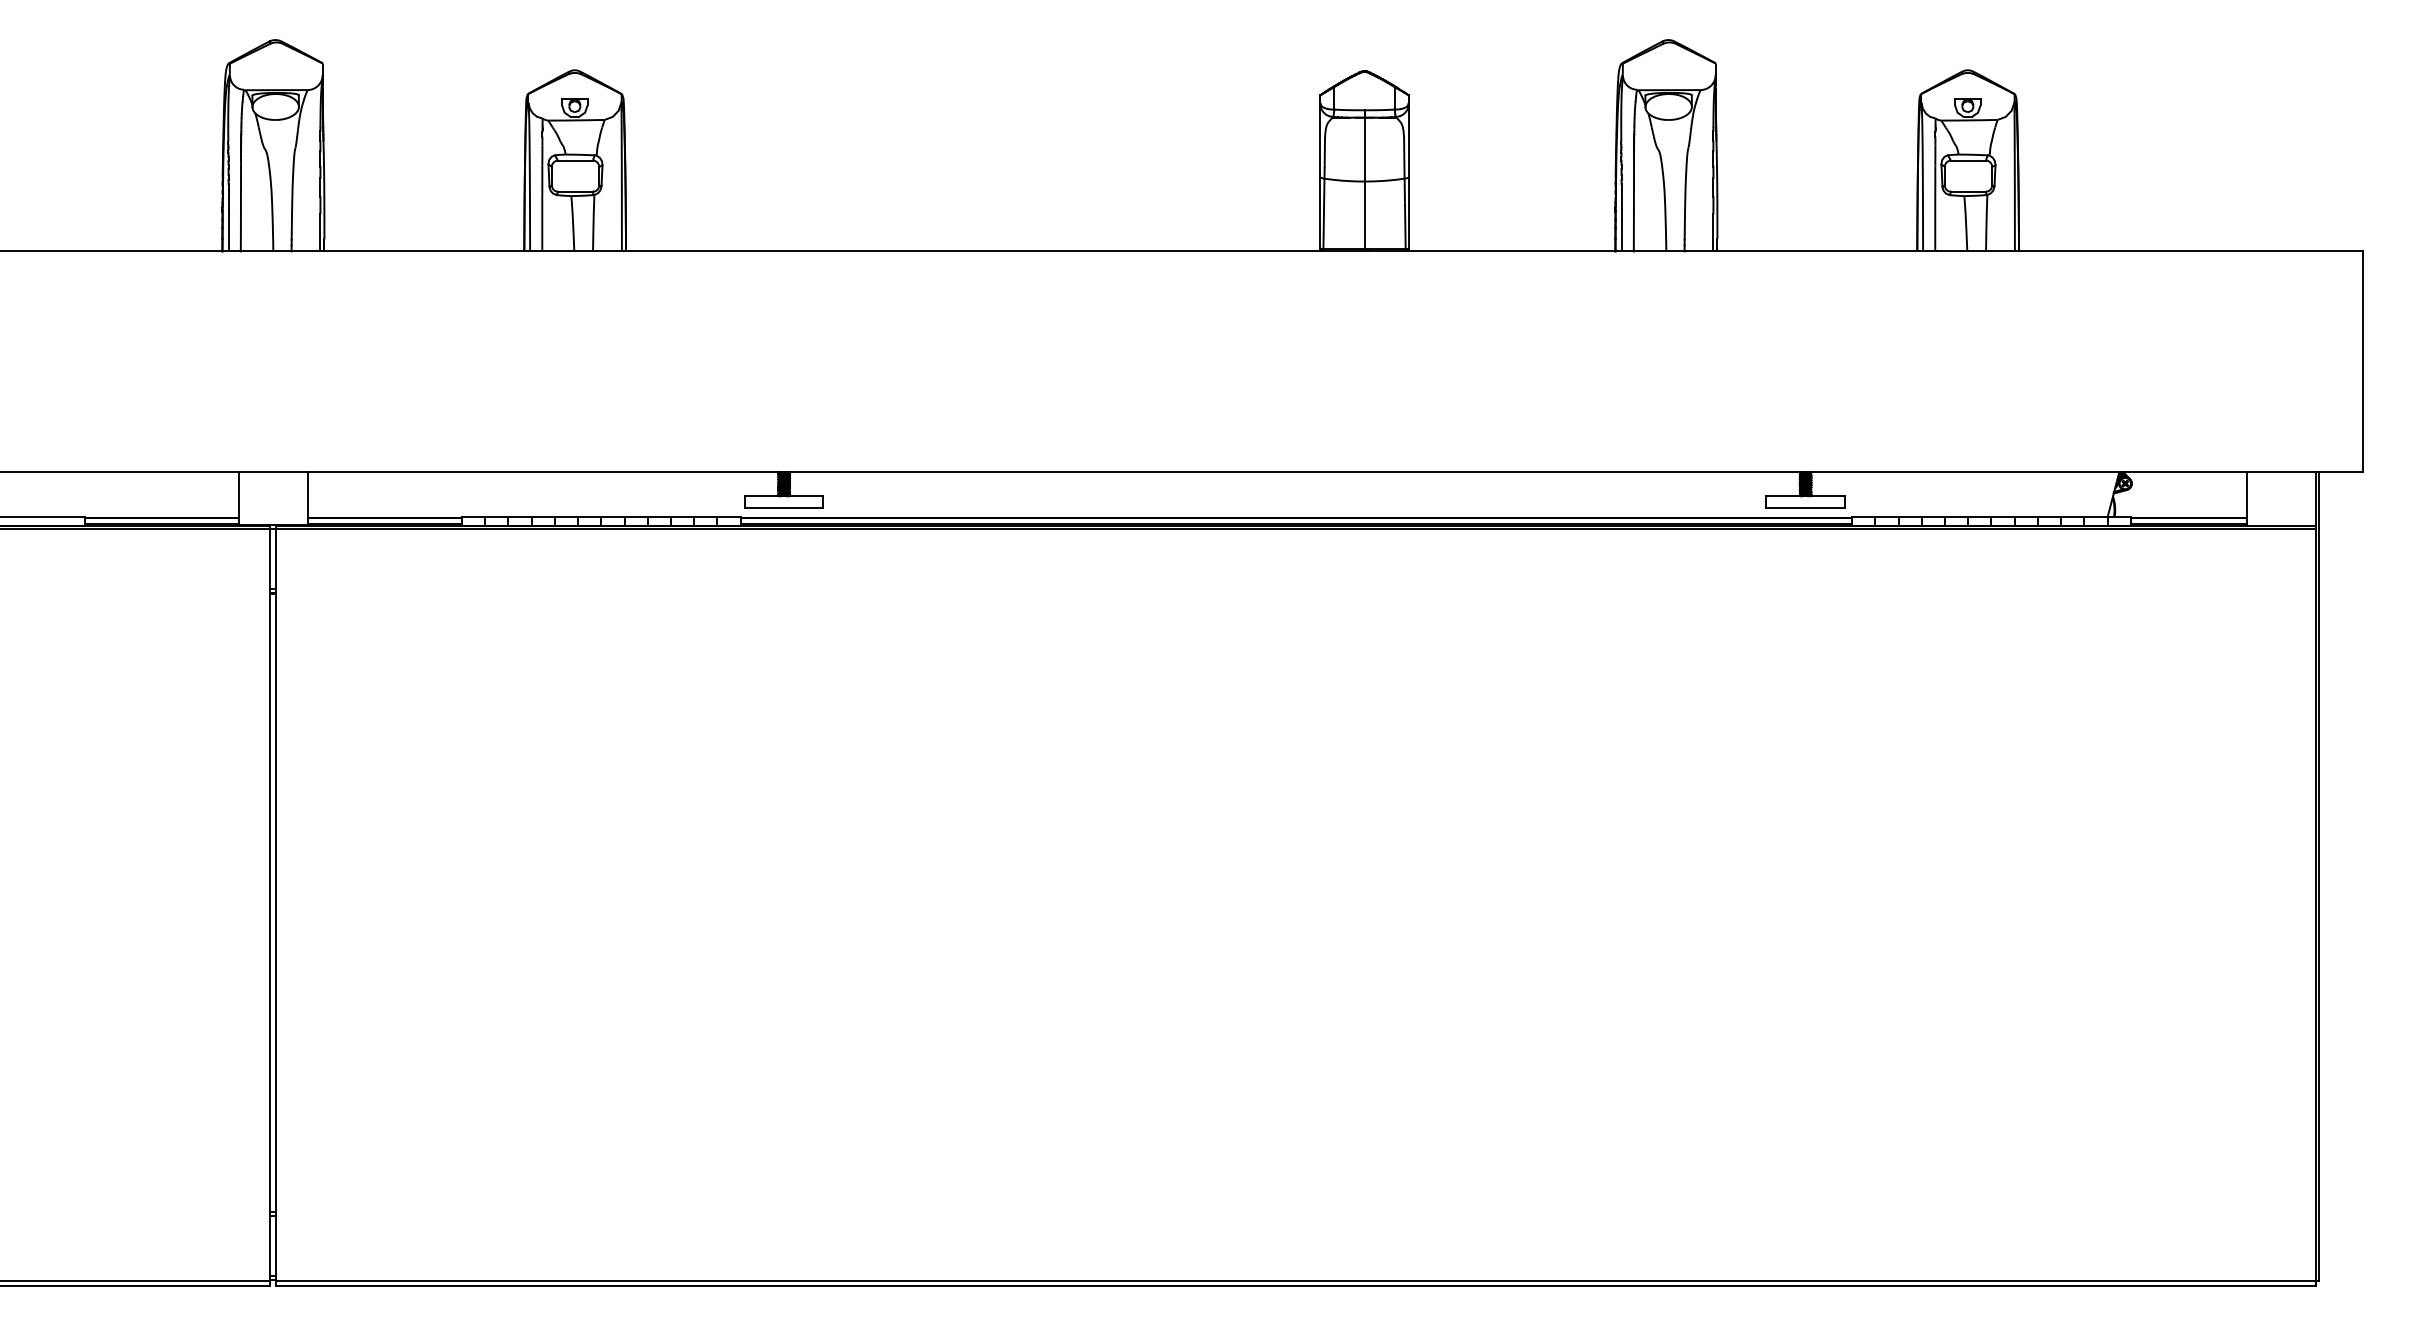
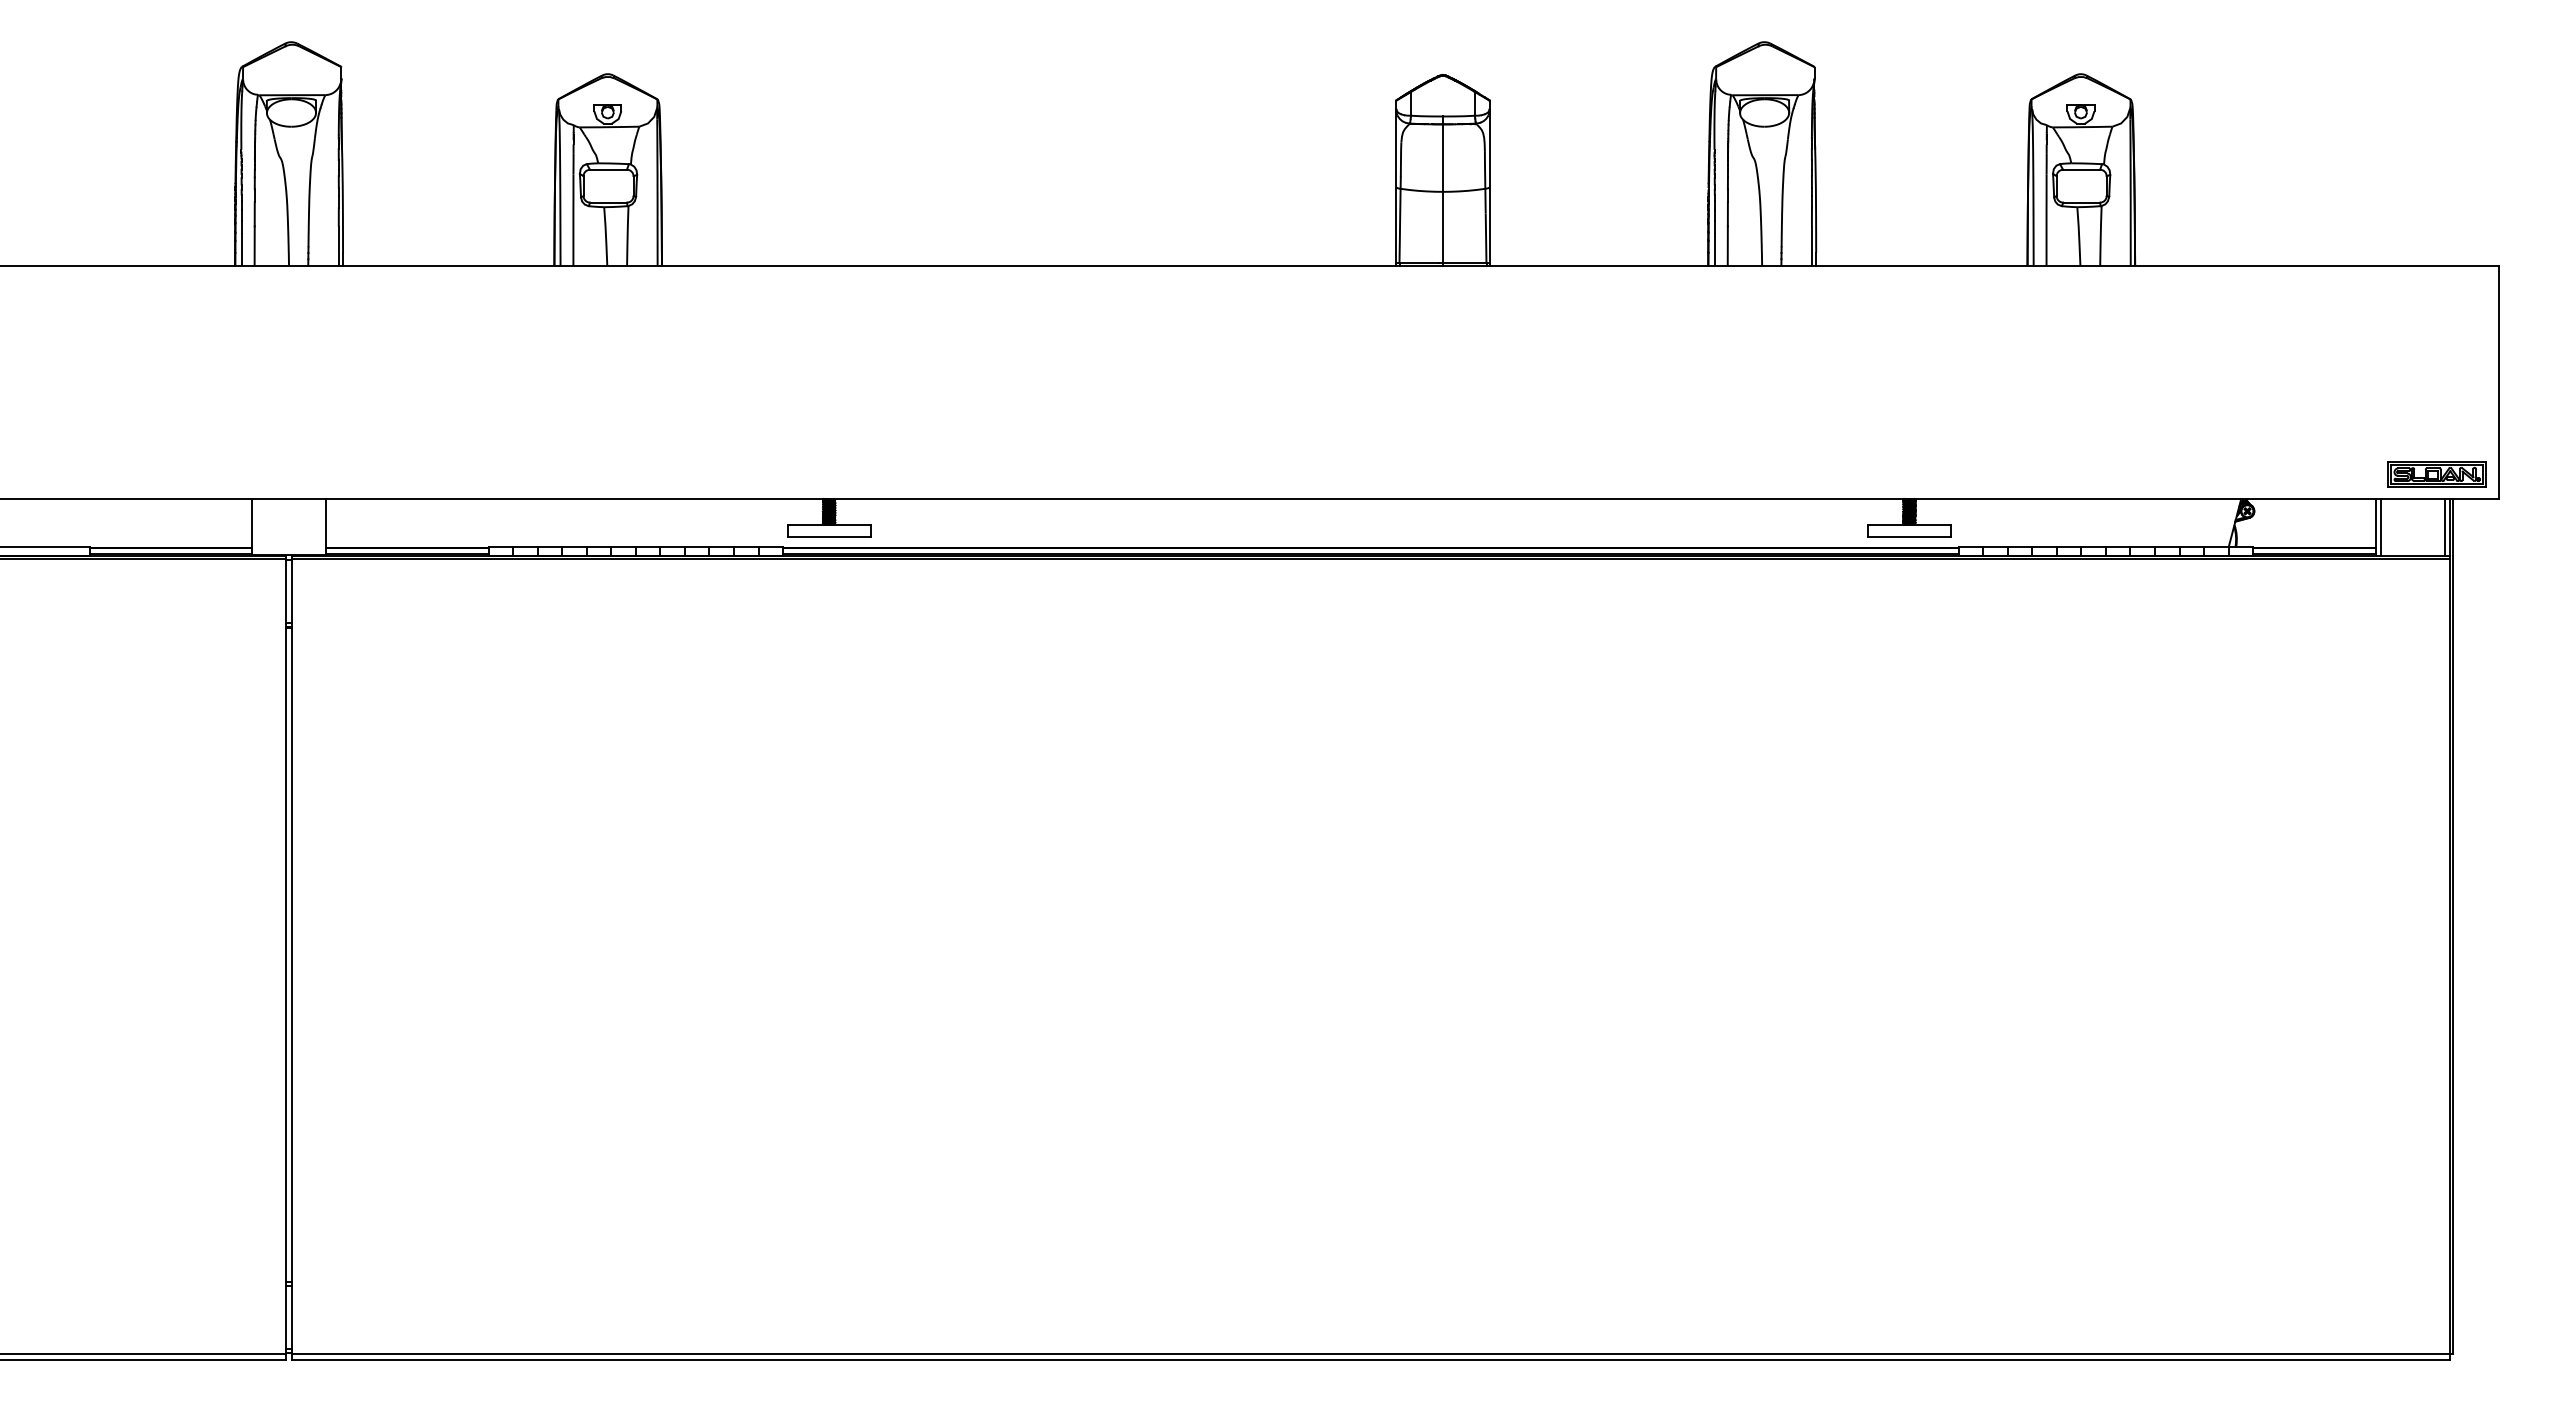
part: (2304, 448) -> (2436, 474), added
line: (2251, 498) -> (2380, 527), added
line: (2311, 498) -> (2444, 527), added

